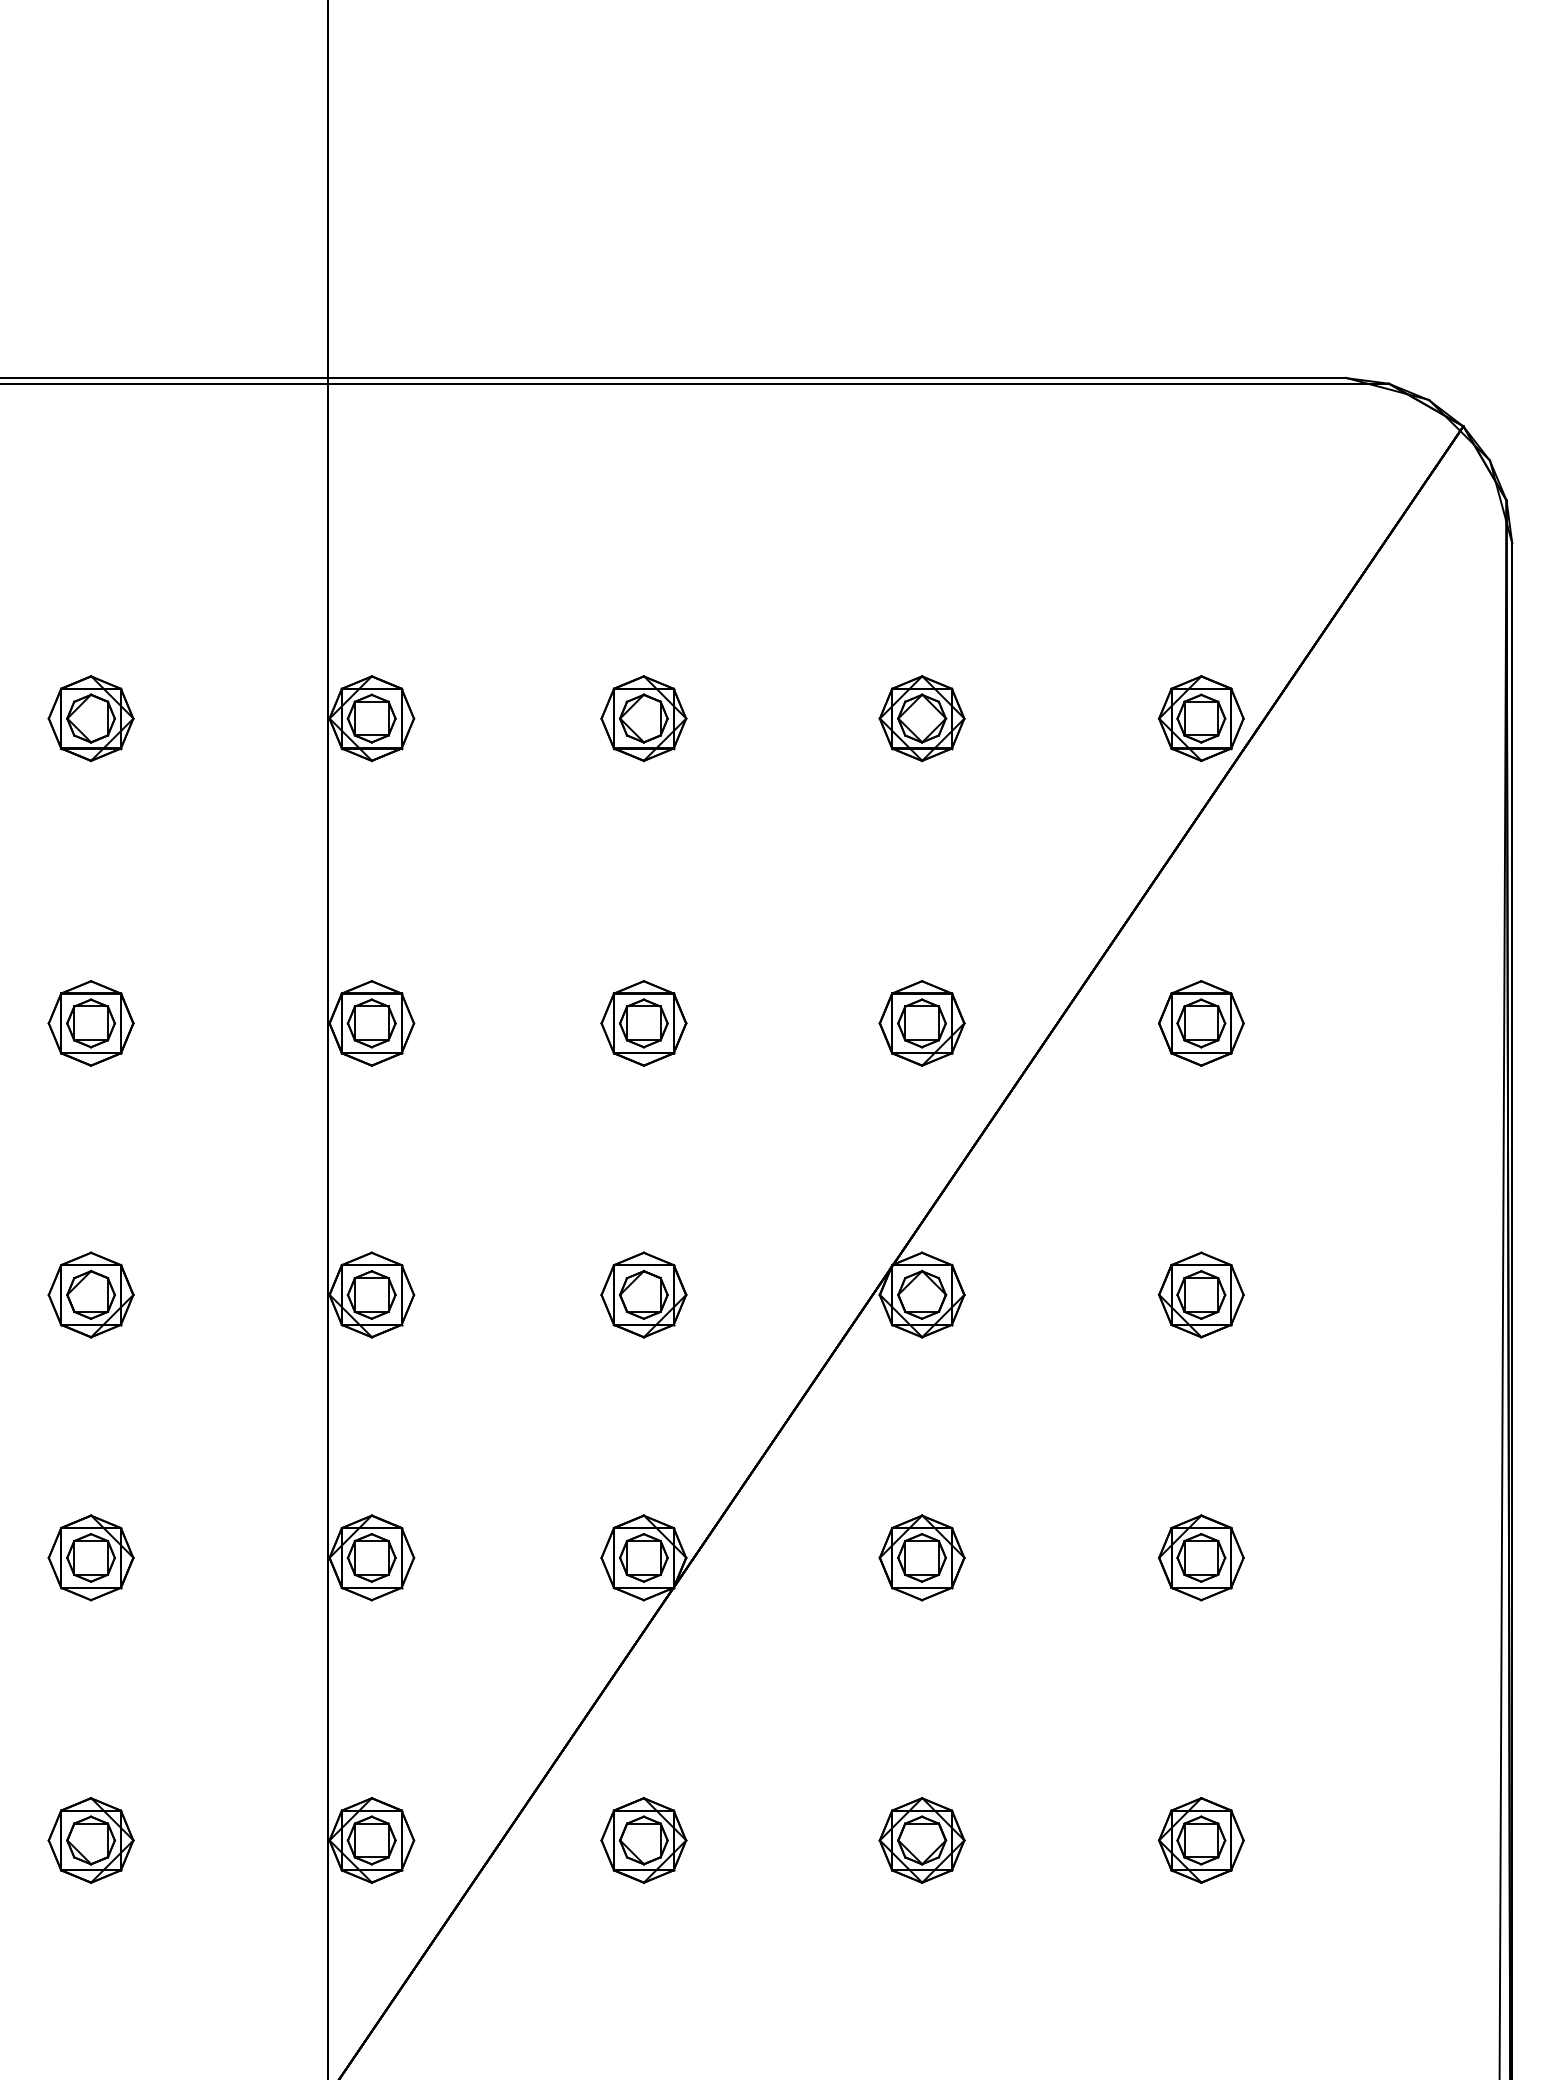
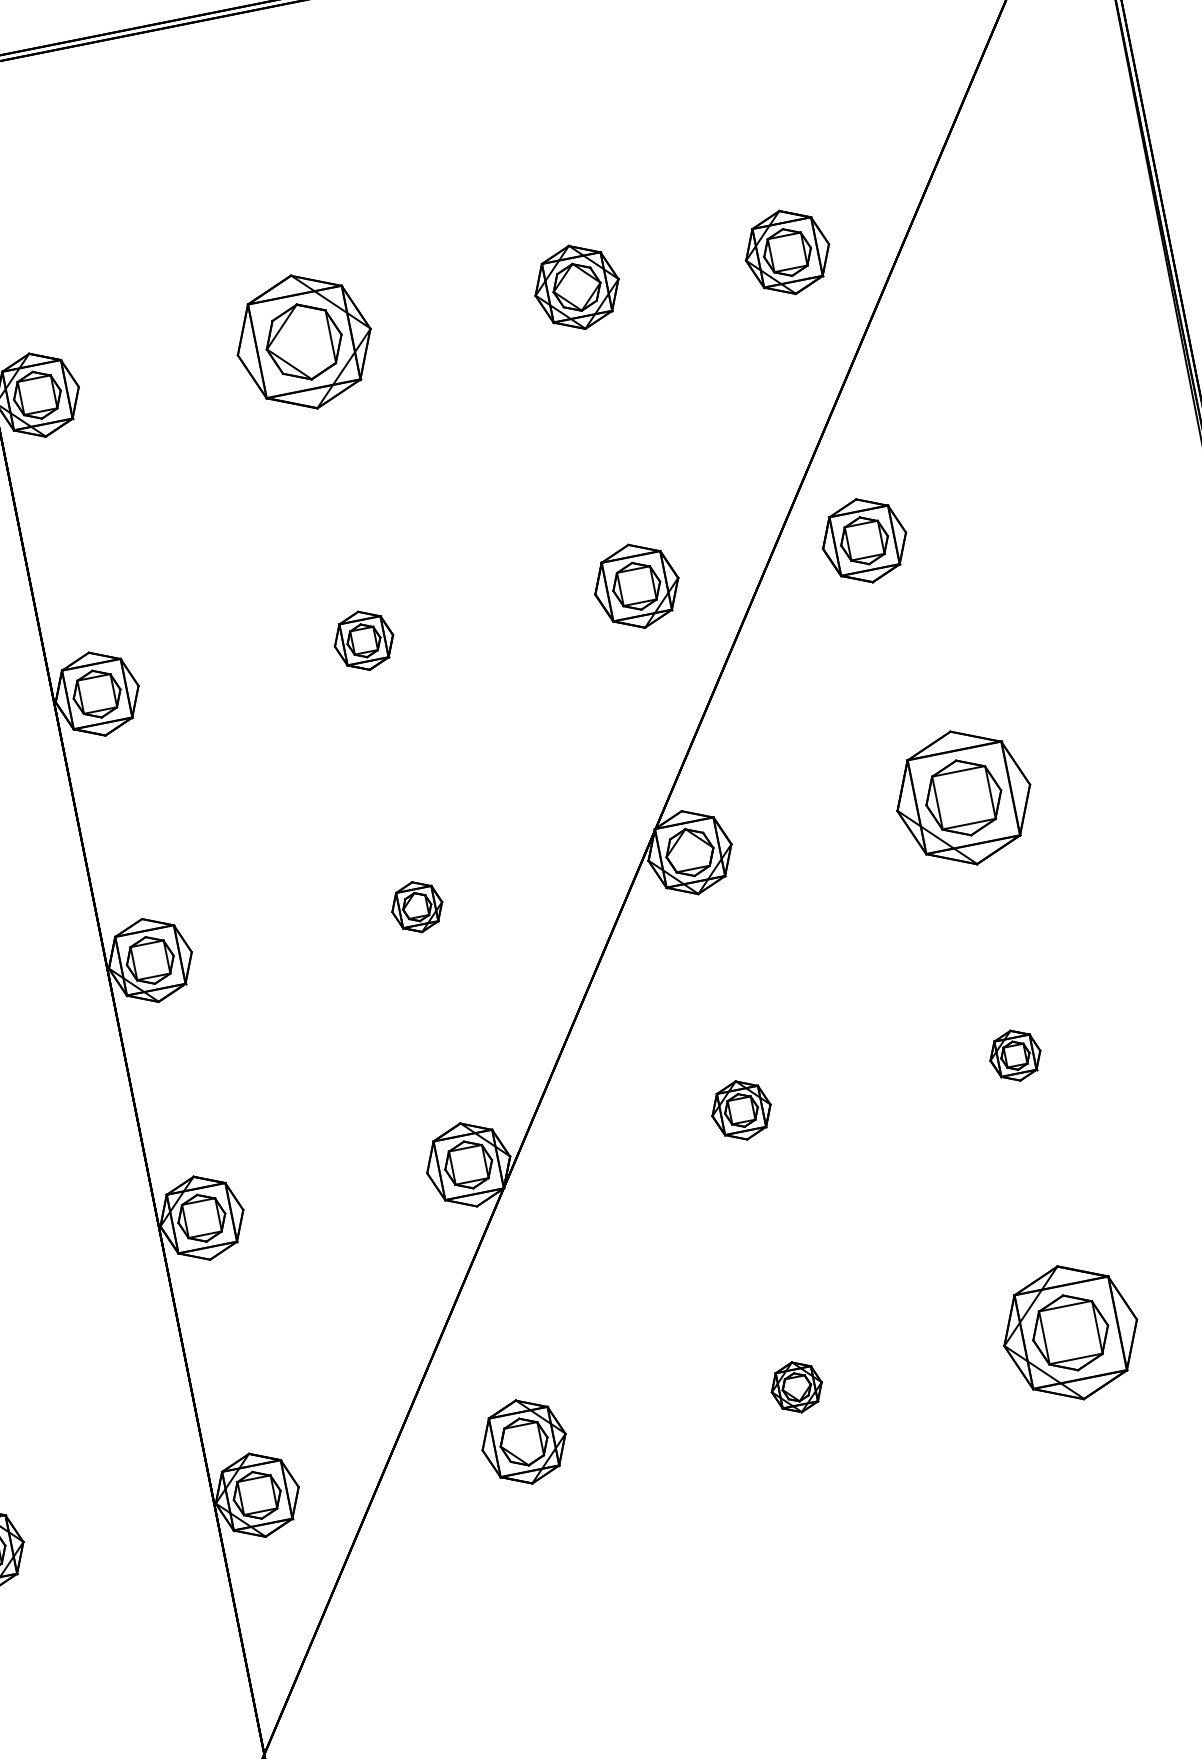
part: (643, 718) -> (303, 341), size x1.6
part: (1201, 718) -> (787, 252), moved
part: (643, 1023) -> (363, 640), size x0.7
part: (1201, 1023) -> (864, 540), moved
part: (643, 1294) -> (416, 906), size x0.6
part: (1201, 1294) -> (963, 797), size x1.6
part: (921, 1557) -> (740, 1110), size x0.7
part: (1201, 1557) -> (1015, 1055), size x0.6
part: (921, 1839) -> (796, 1386), size x0.6
part: (1201, 1840) -> (1070, 1332), size x1.6

